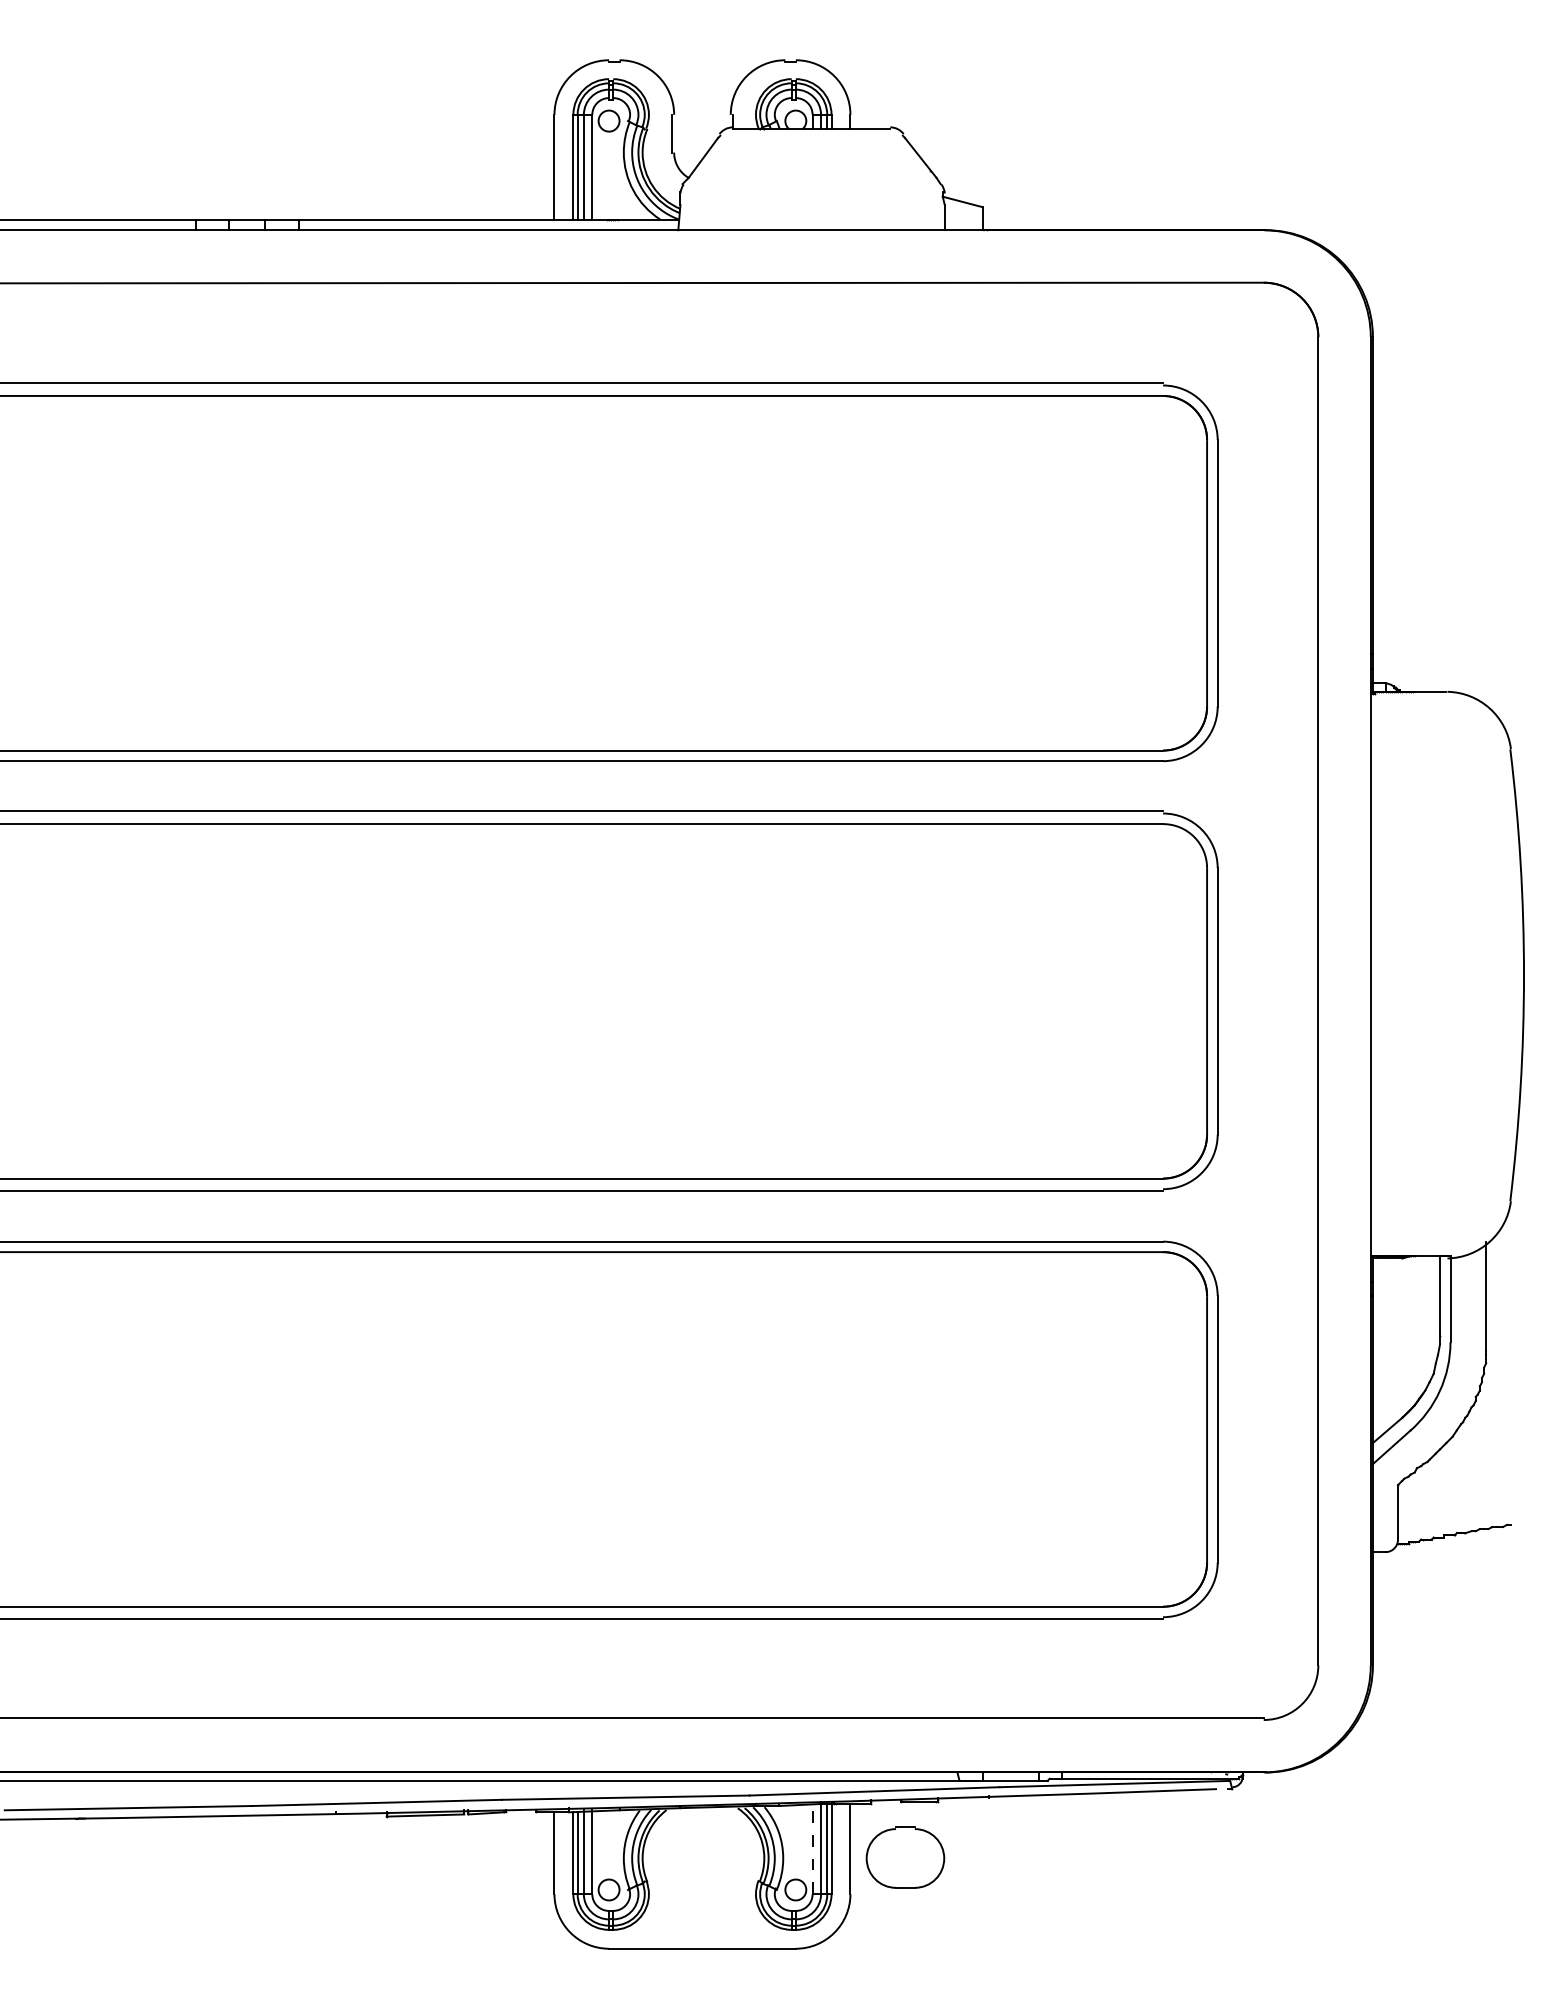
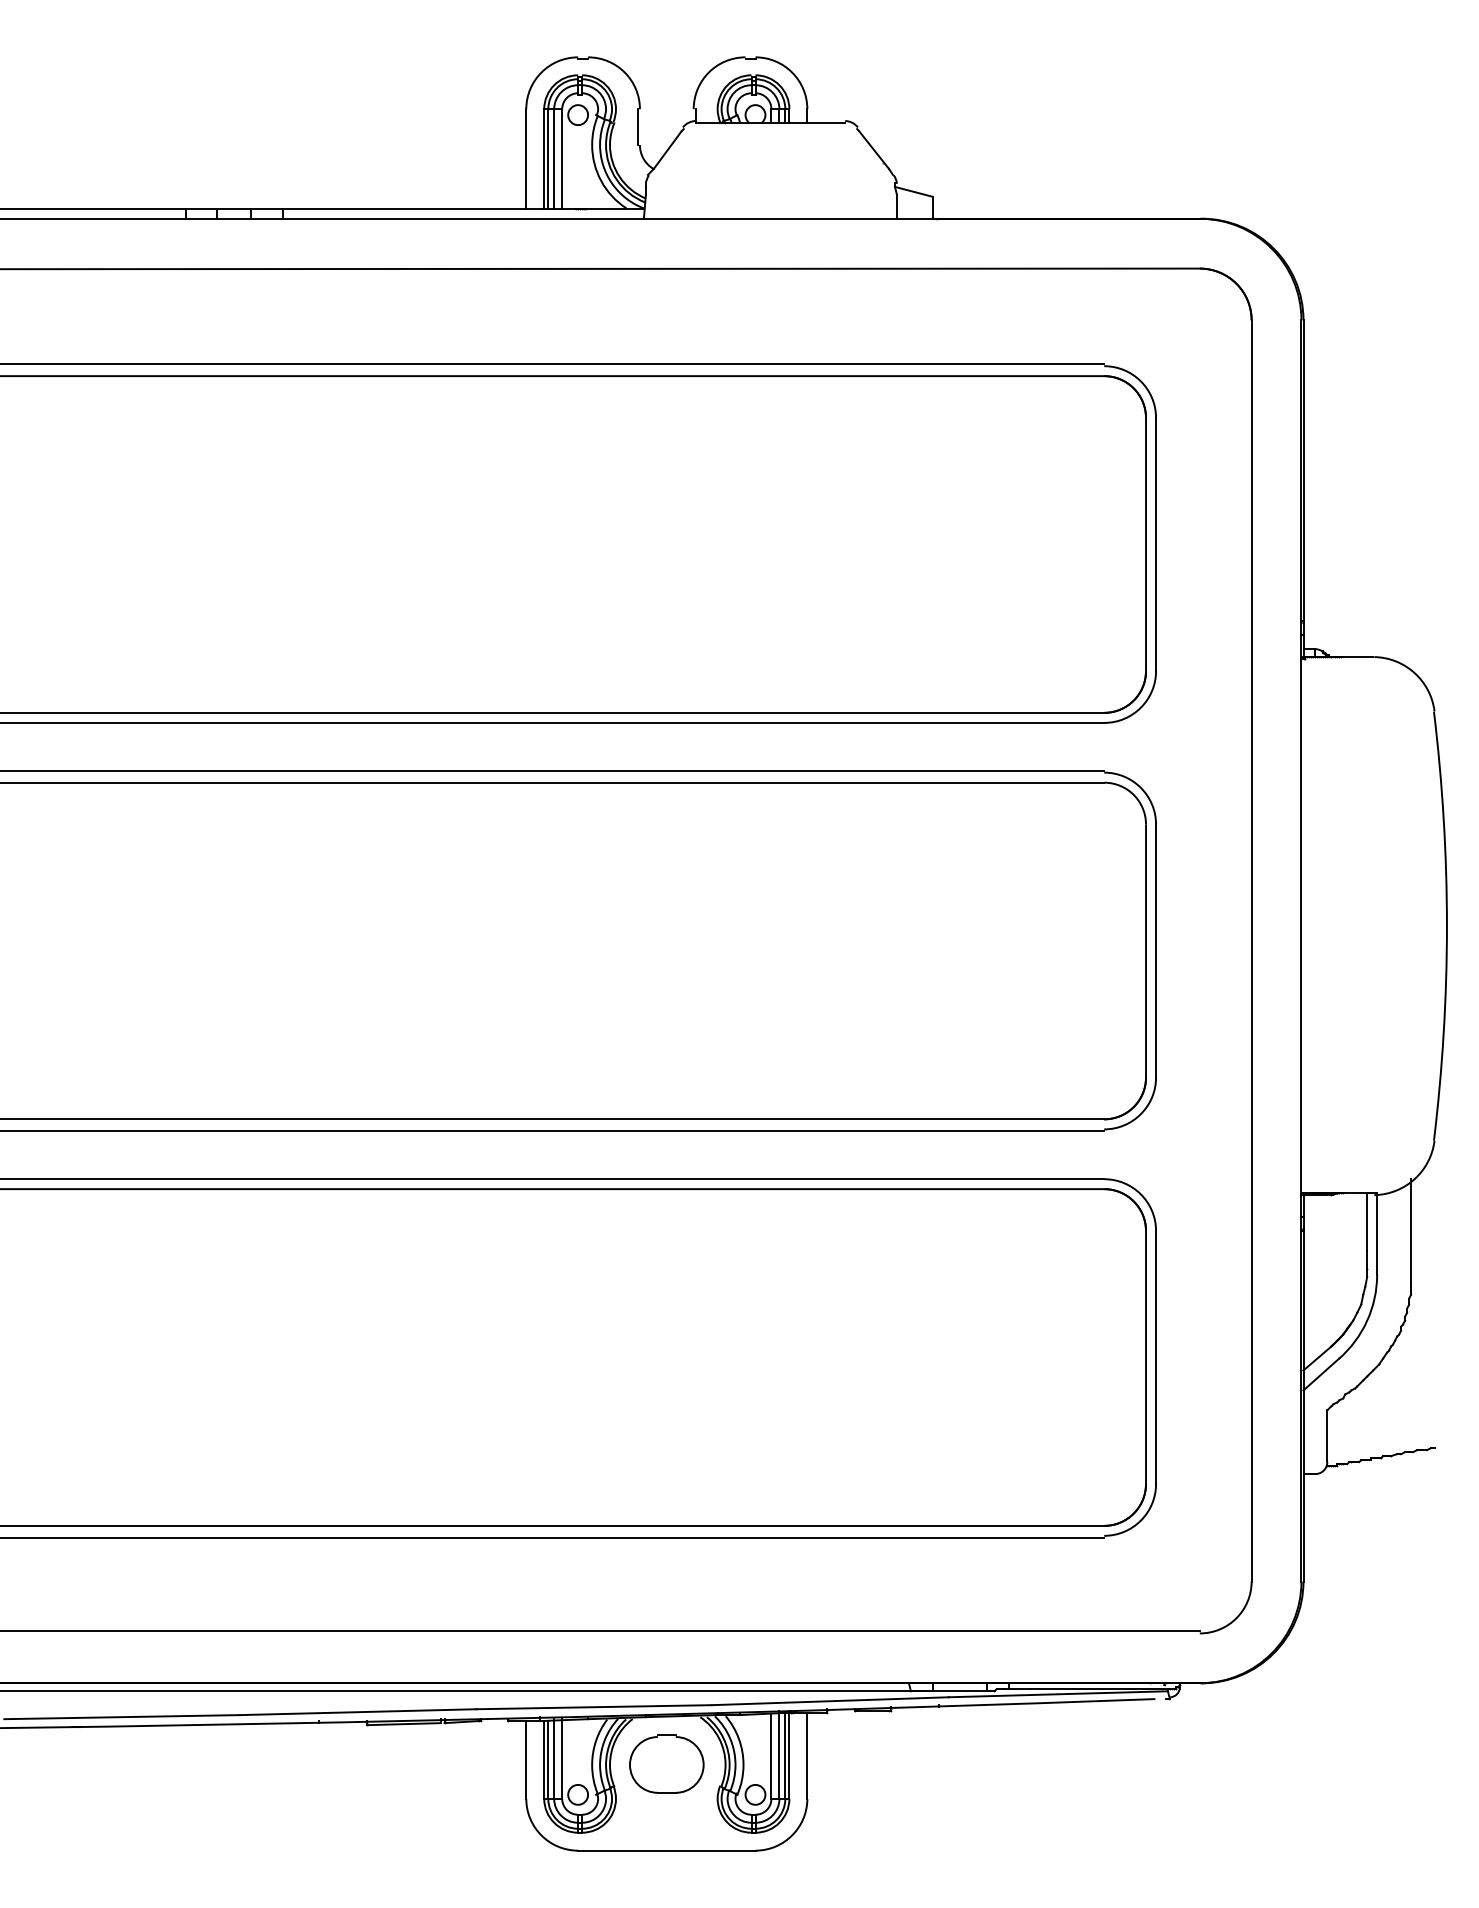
line: (812, 1849) -> (771, 1756), dashed -> solid
part: (905, 1857) -> (666, 1764), moved

